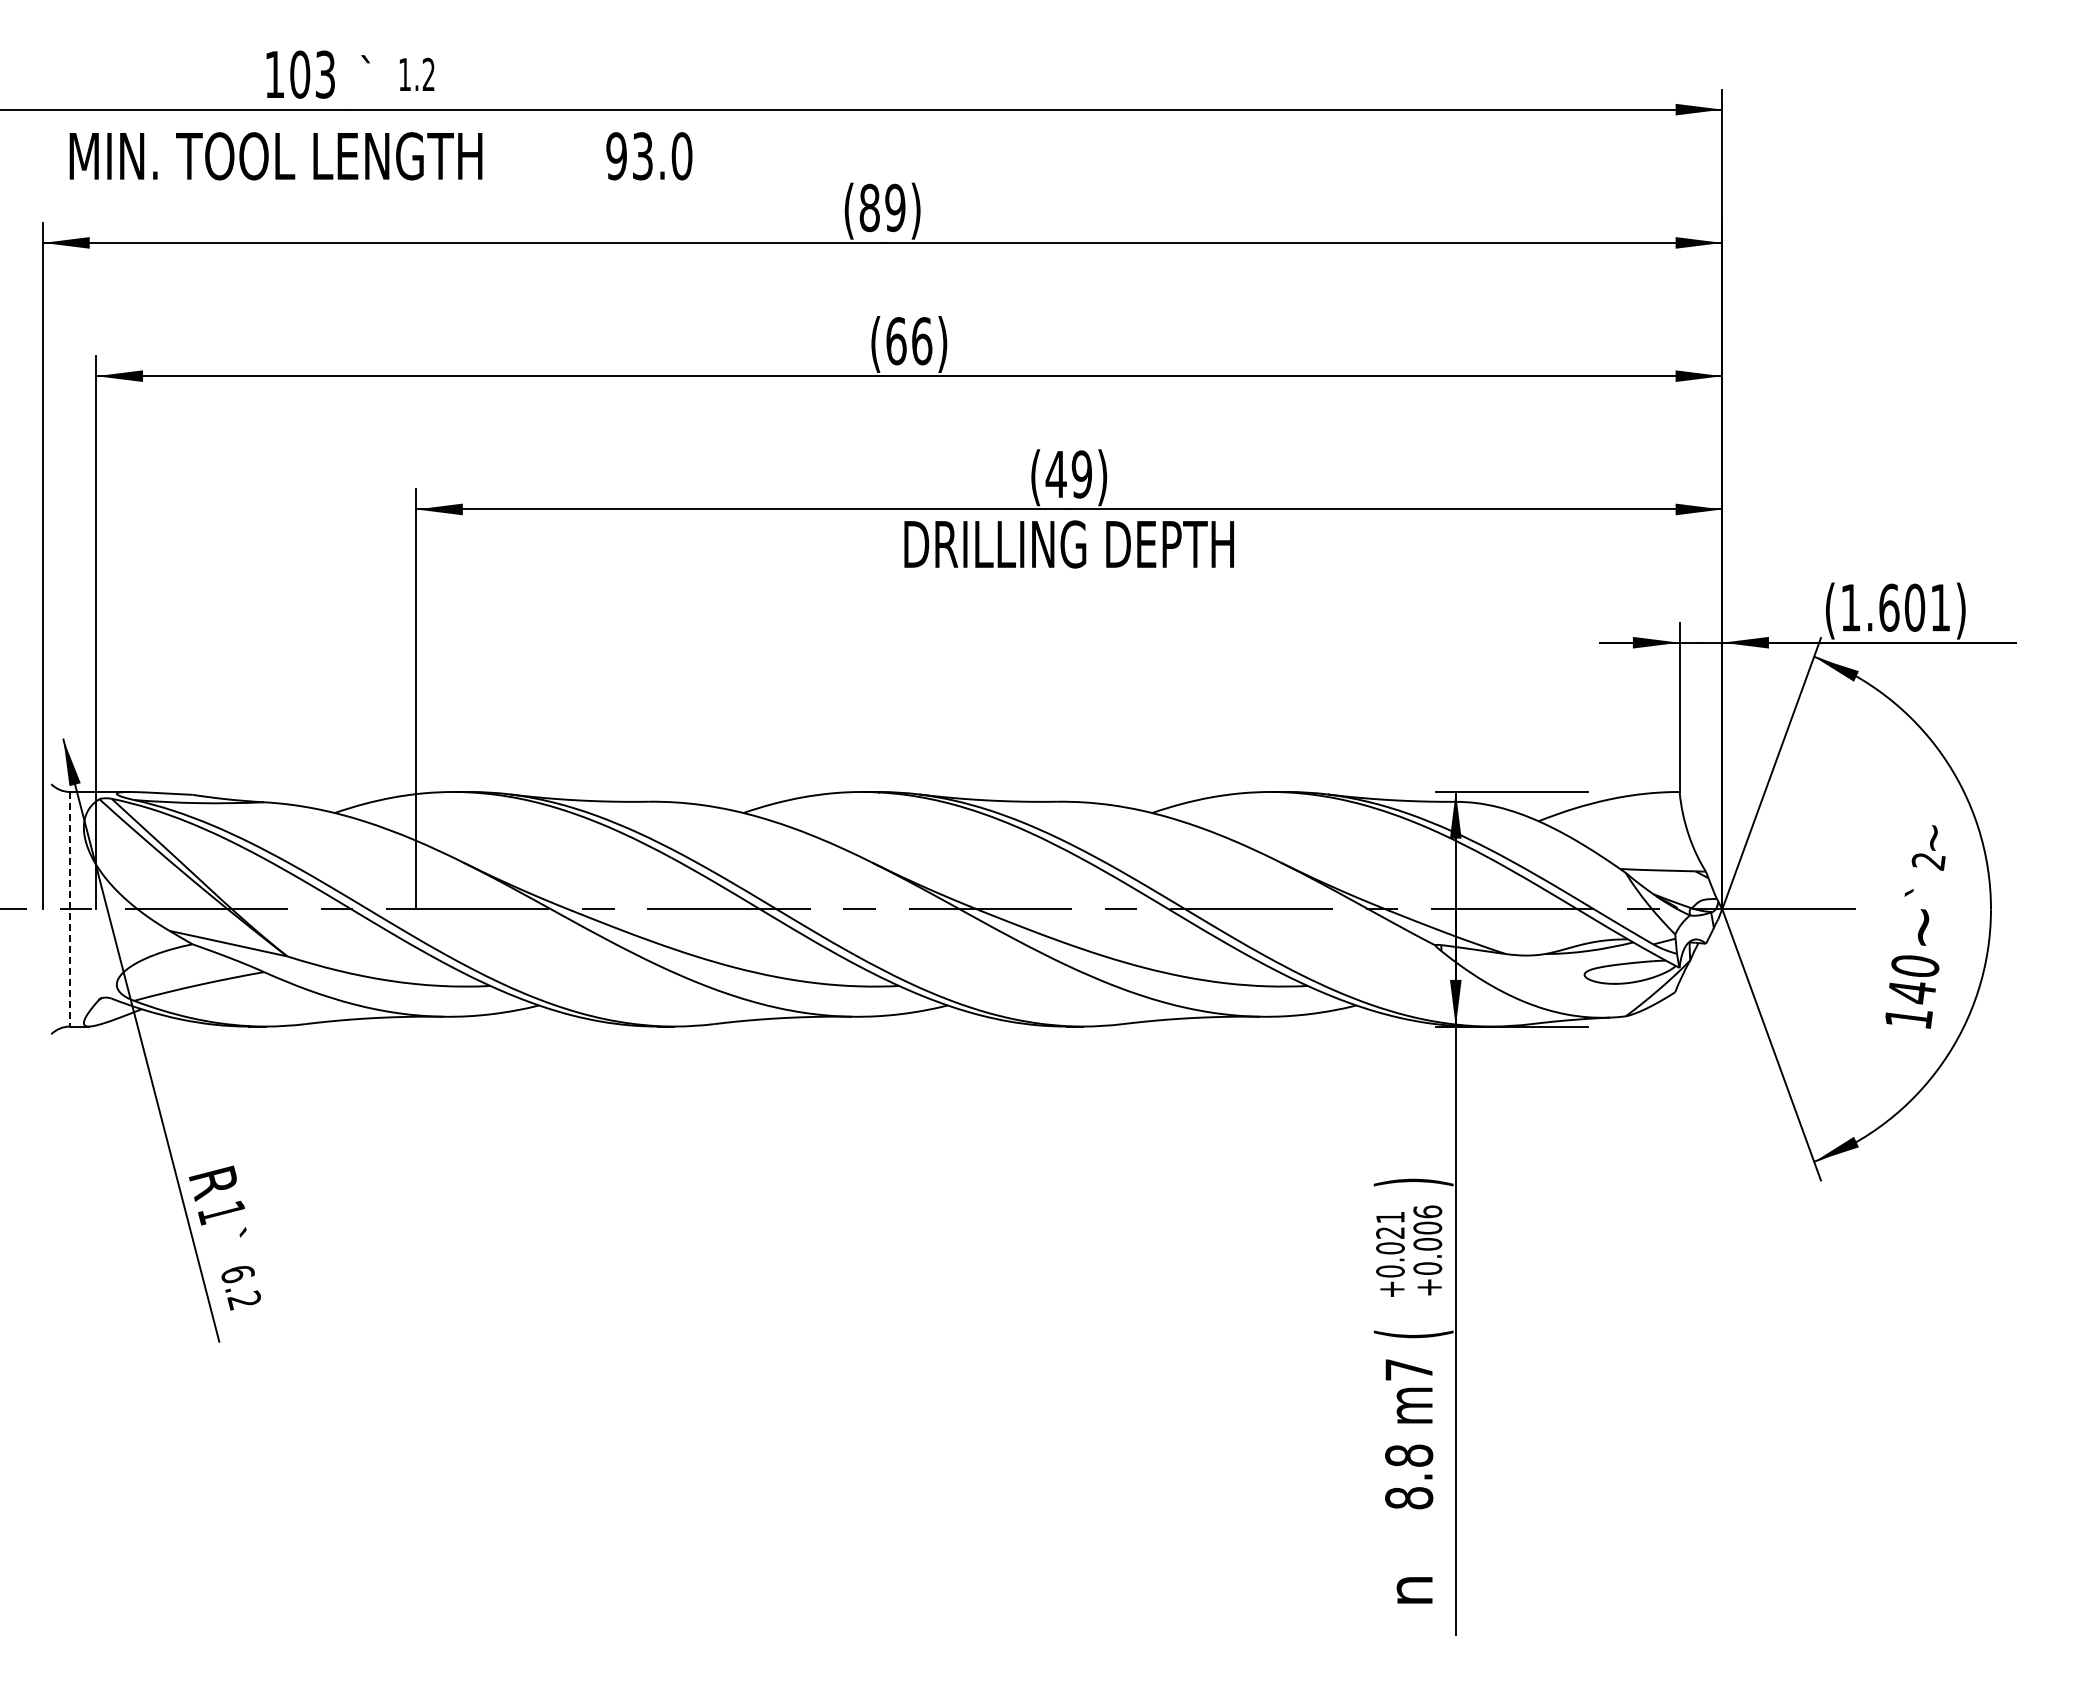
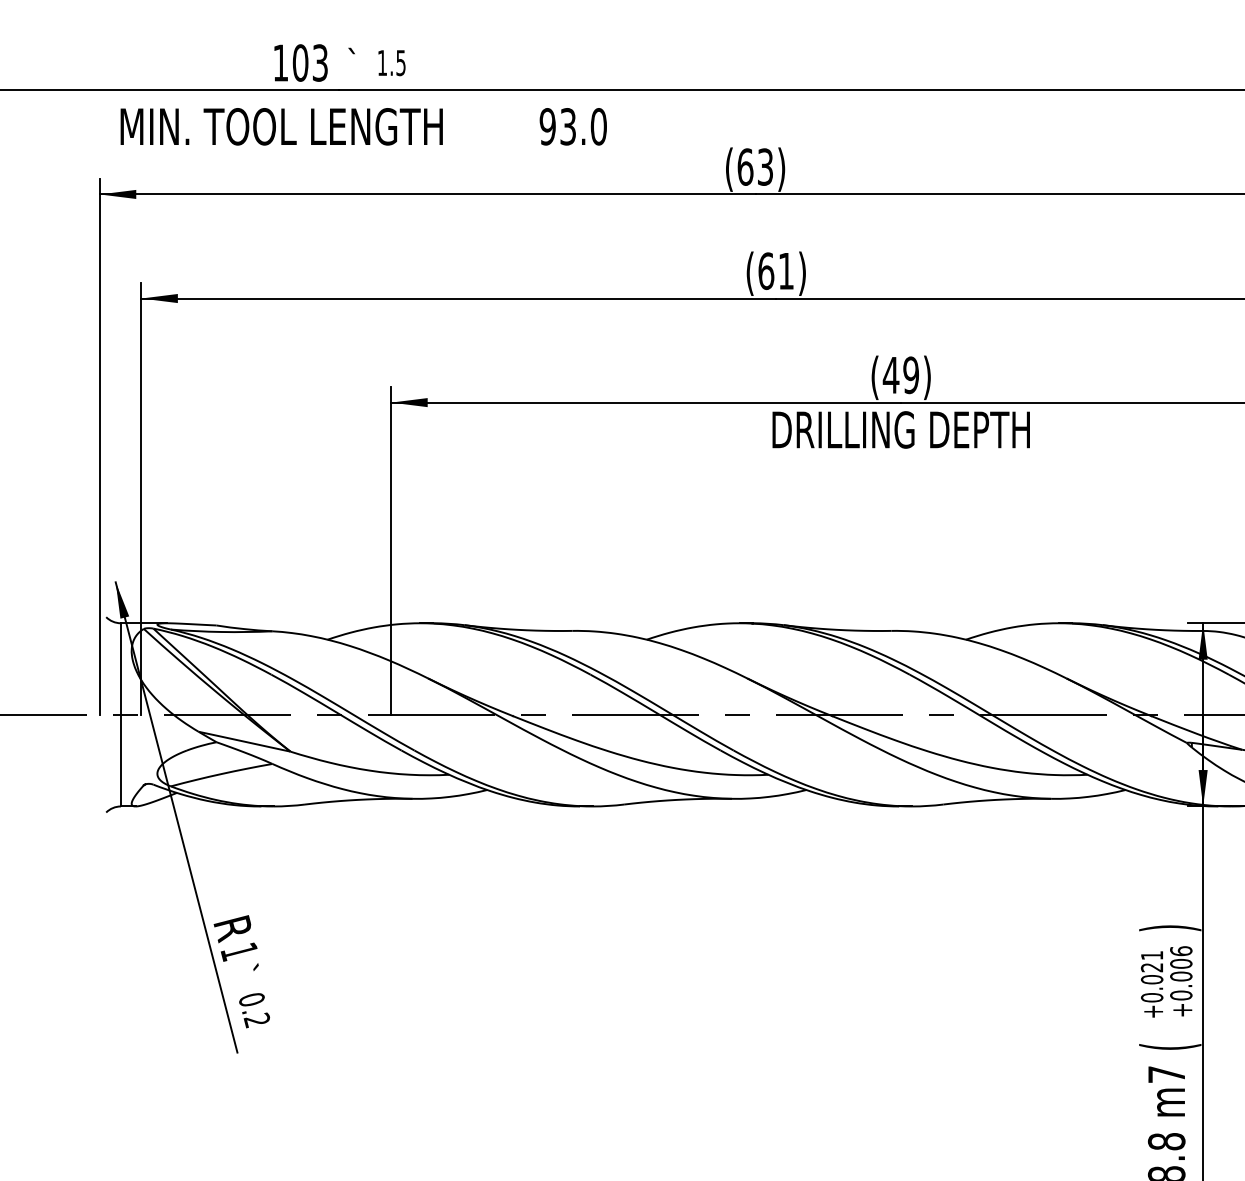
text: (428, 74) -> (400, 62), 1.2 -> 1.5
text: (882, 207) -> (755, 166), (89) -> (63)
text: (922, 341) -> (786, 271), (66) -> (61)
line: (70, 909) -> (121, 715), dashed -> solid
text: (237, 1274) -> (251, 1000), 6.2 -> 0.2

